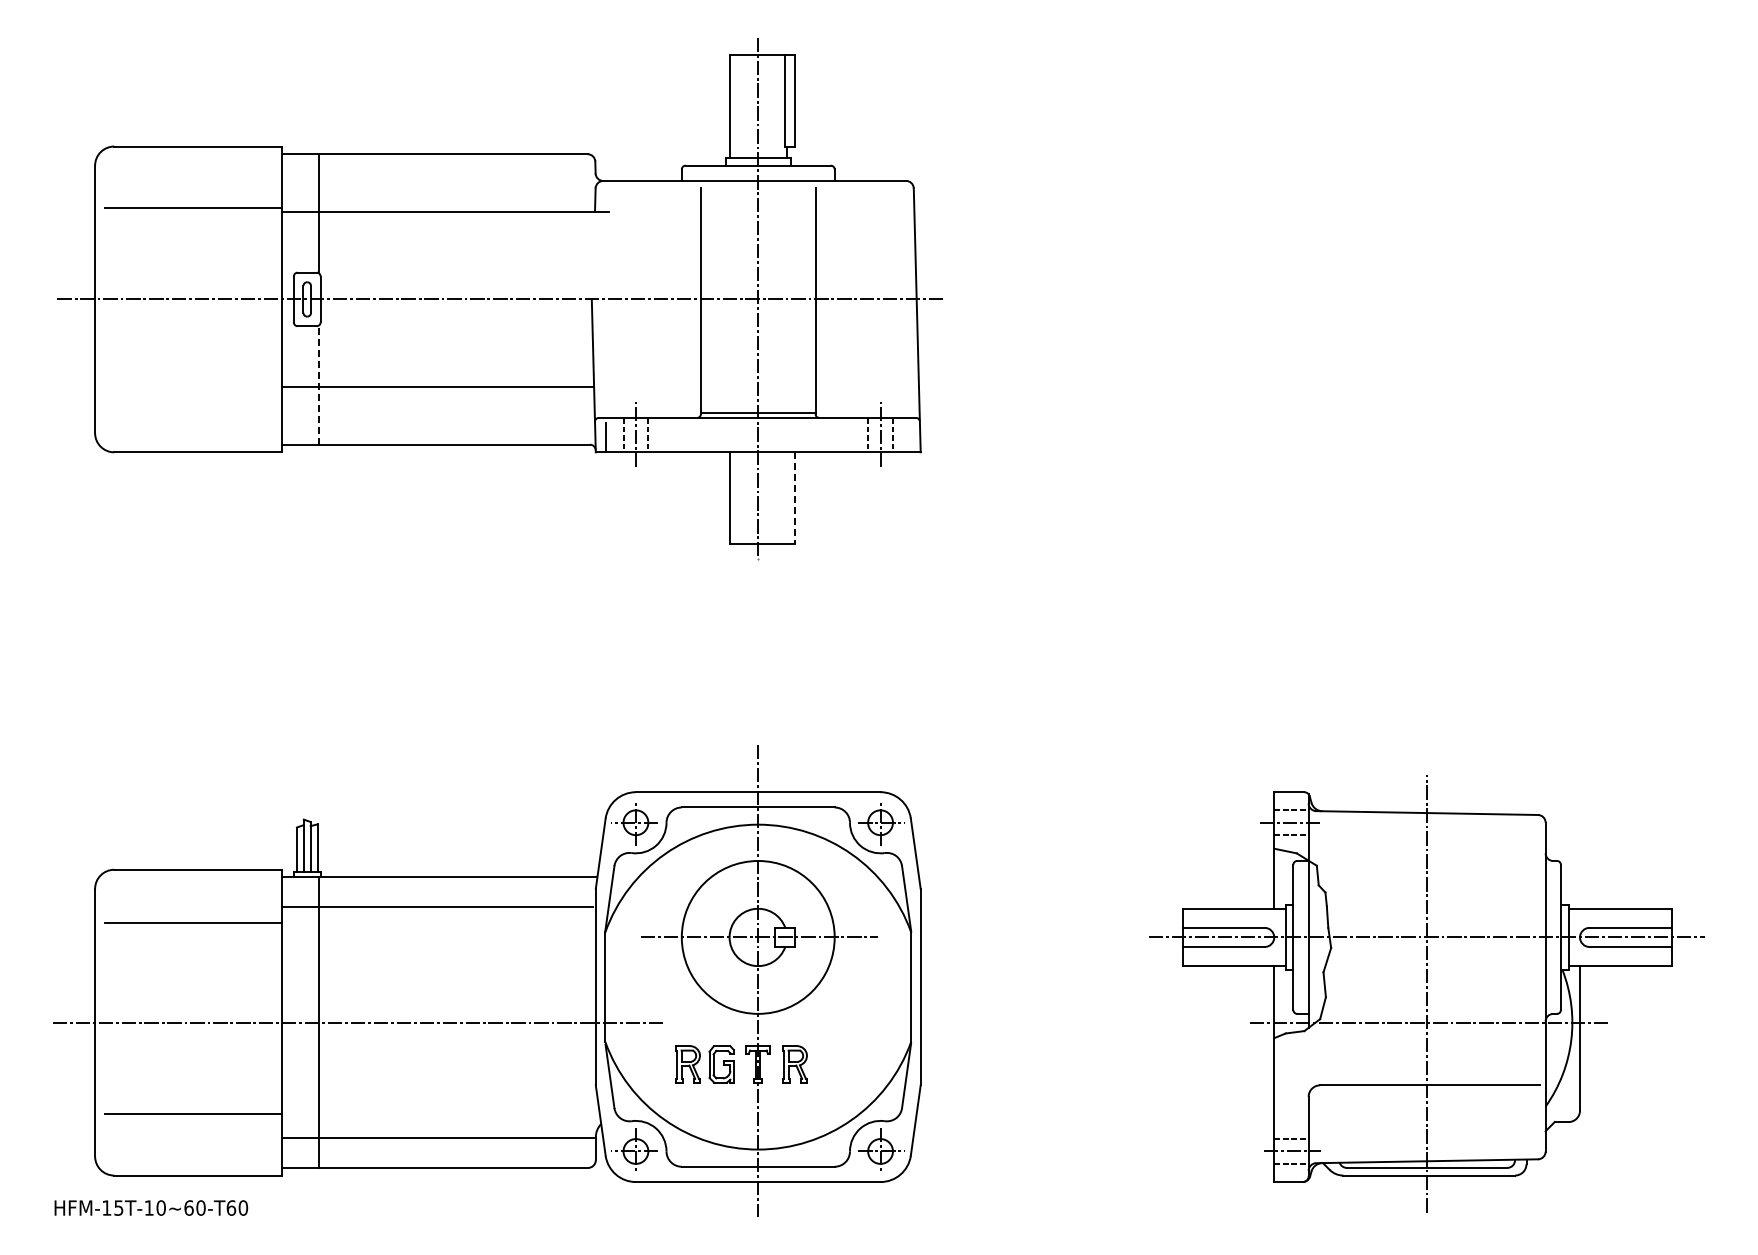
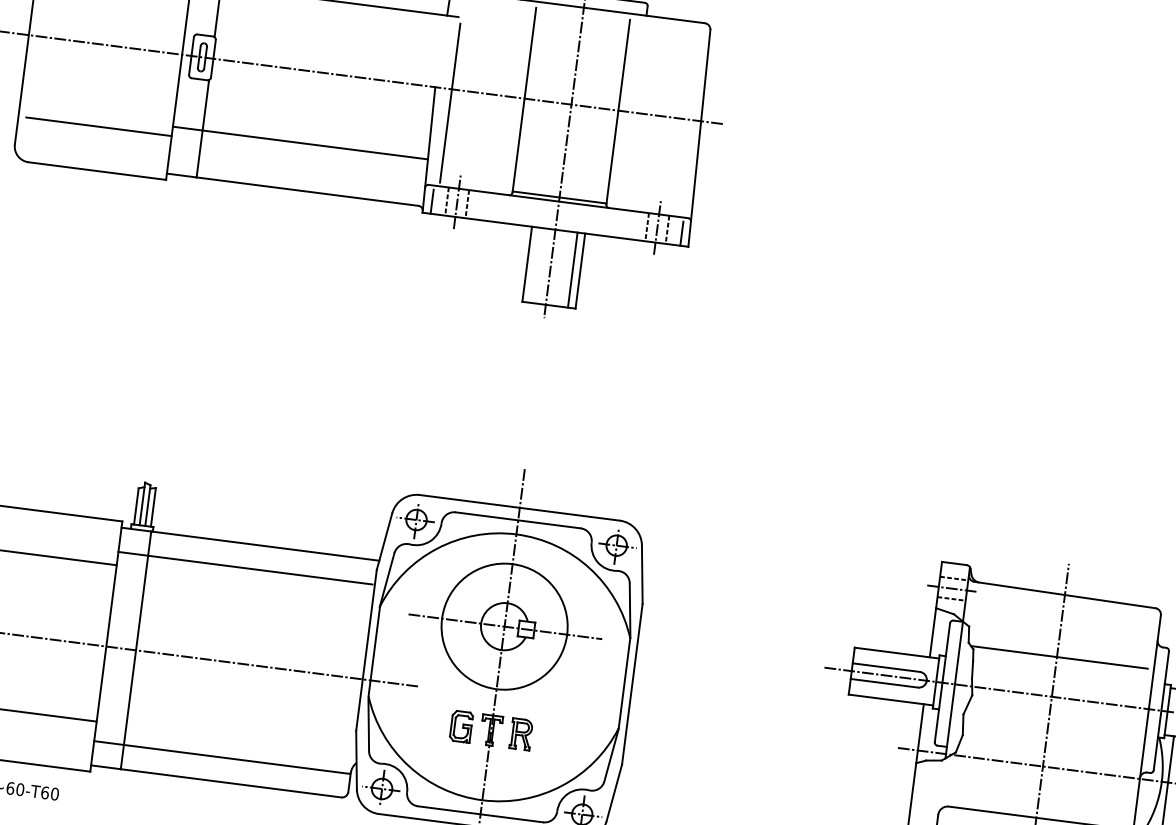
line: (612, 316) -> (450, 103), added
line: (318, 384) -> (202, 128), dashed -> solid
line: (193, 398) -> (99, 126), added
line: (910, 437) -> (681, 233), added
line: (785, 498) -> (572, 270), added
line: (794, 498) -> (580, 271), dashed -> solid
line: (1430, 888) -> (1059, 657), added
part: (687, 1064) -> (433, 723), removed

